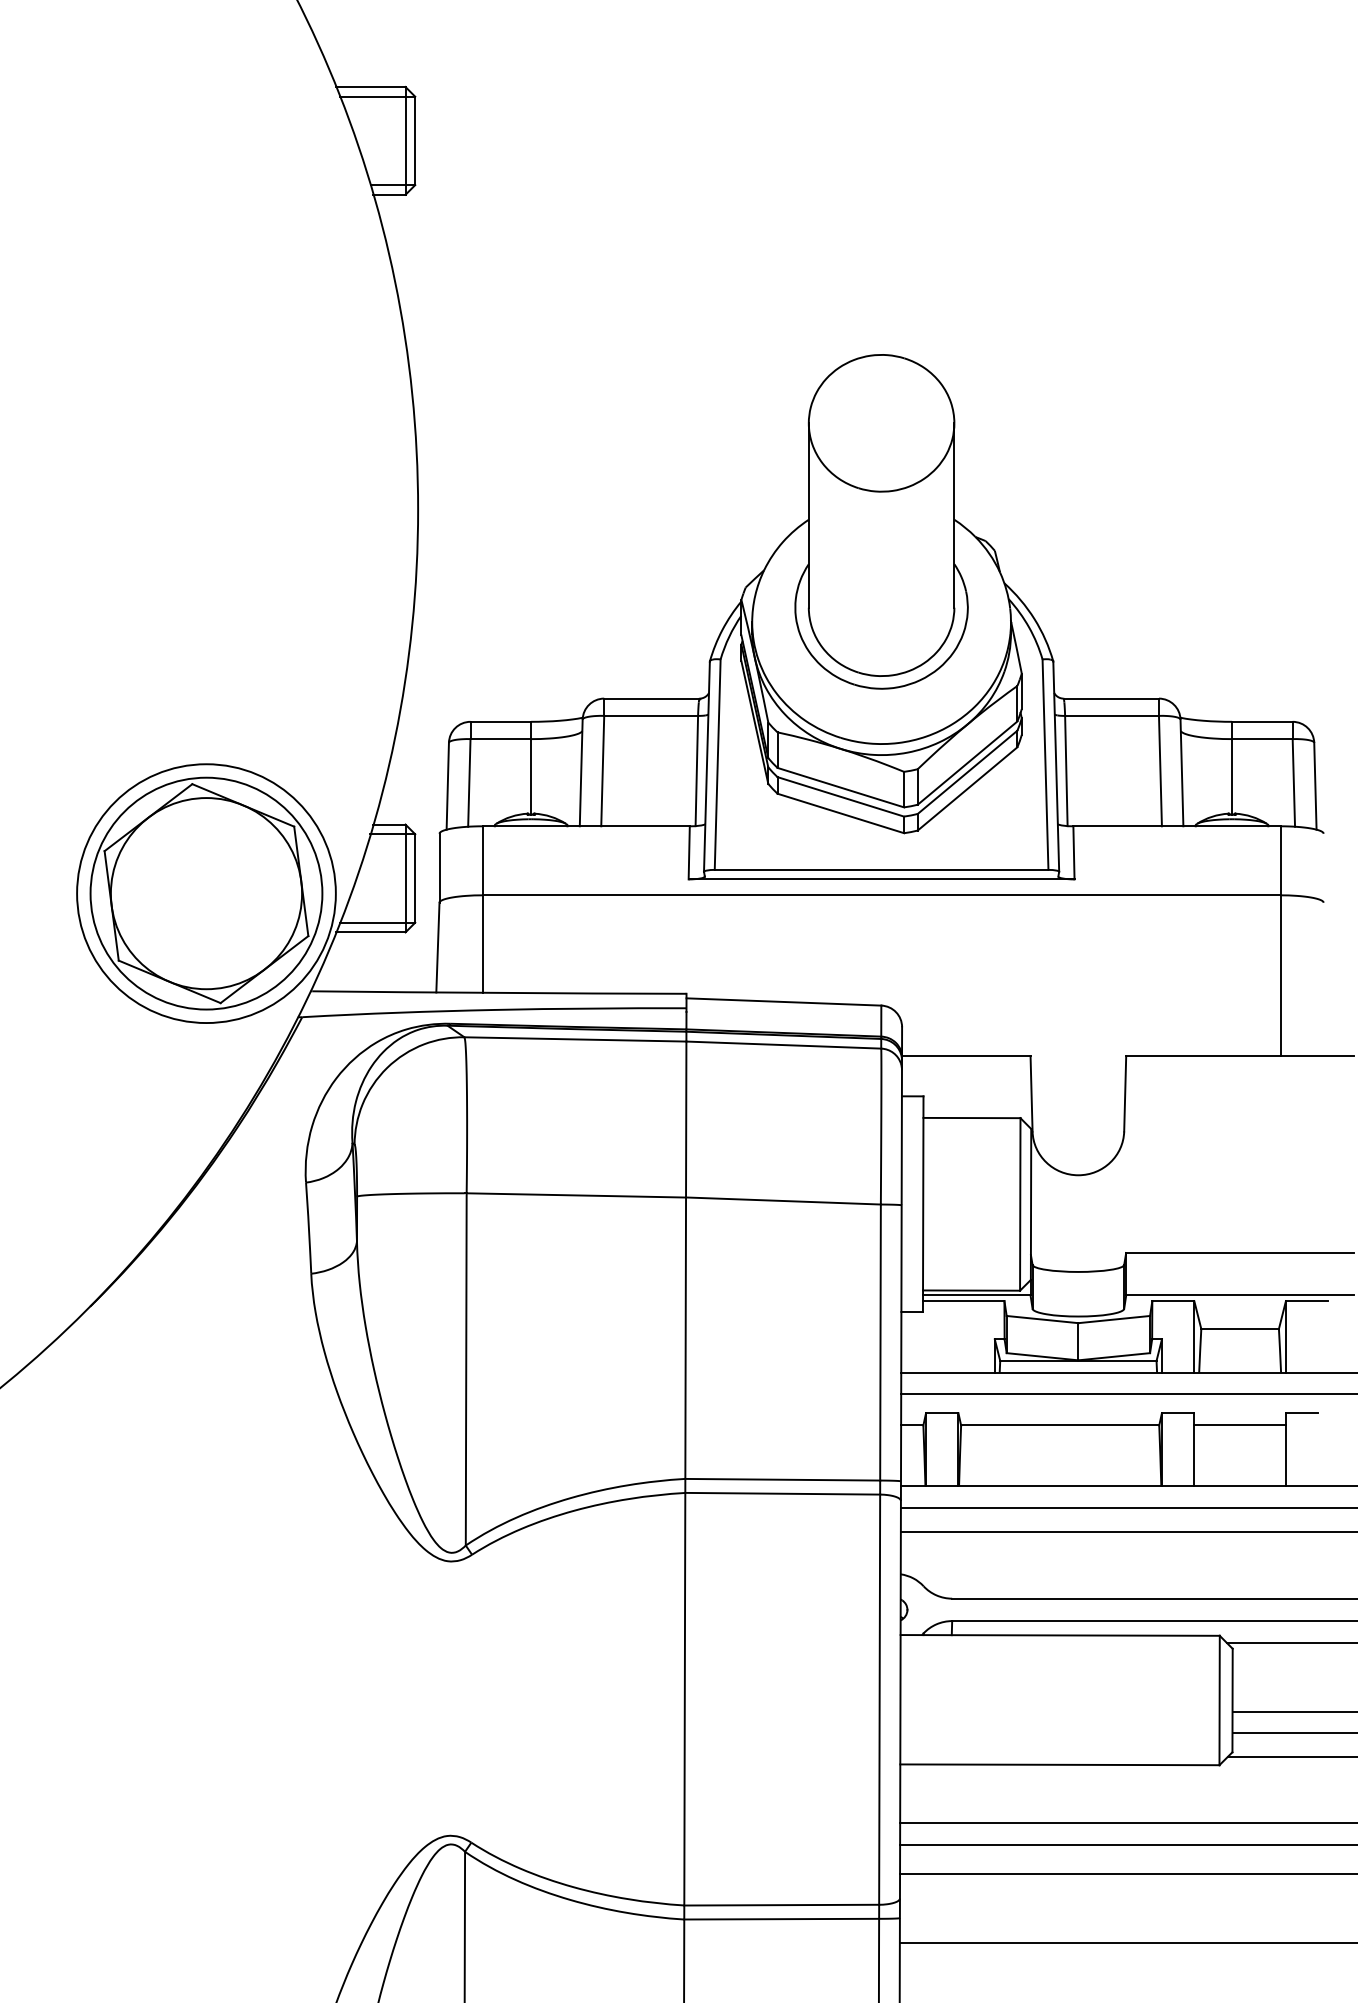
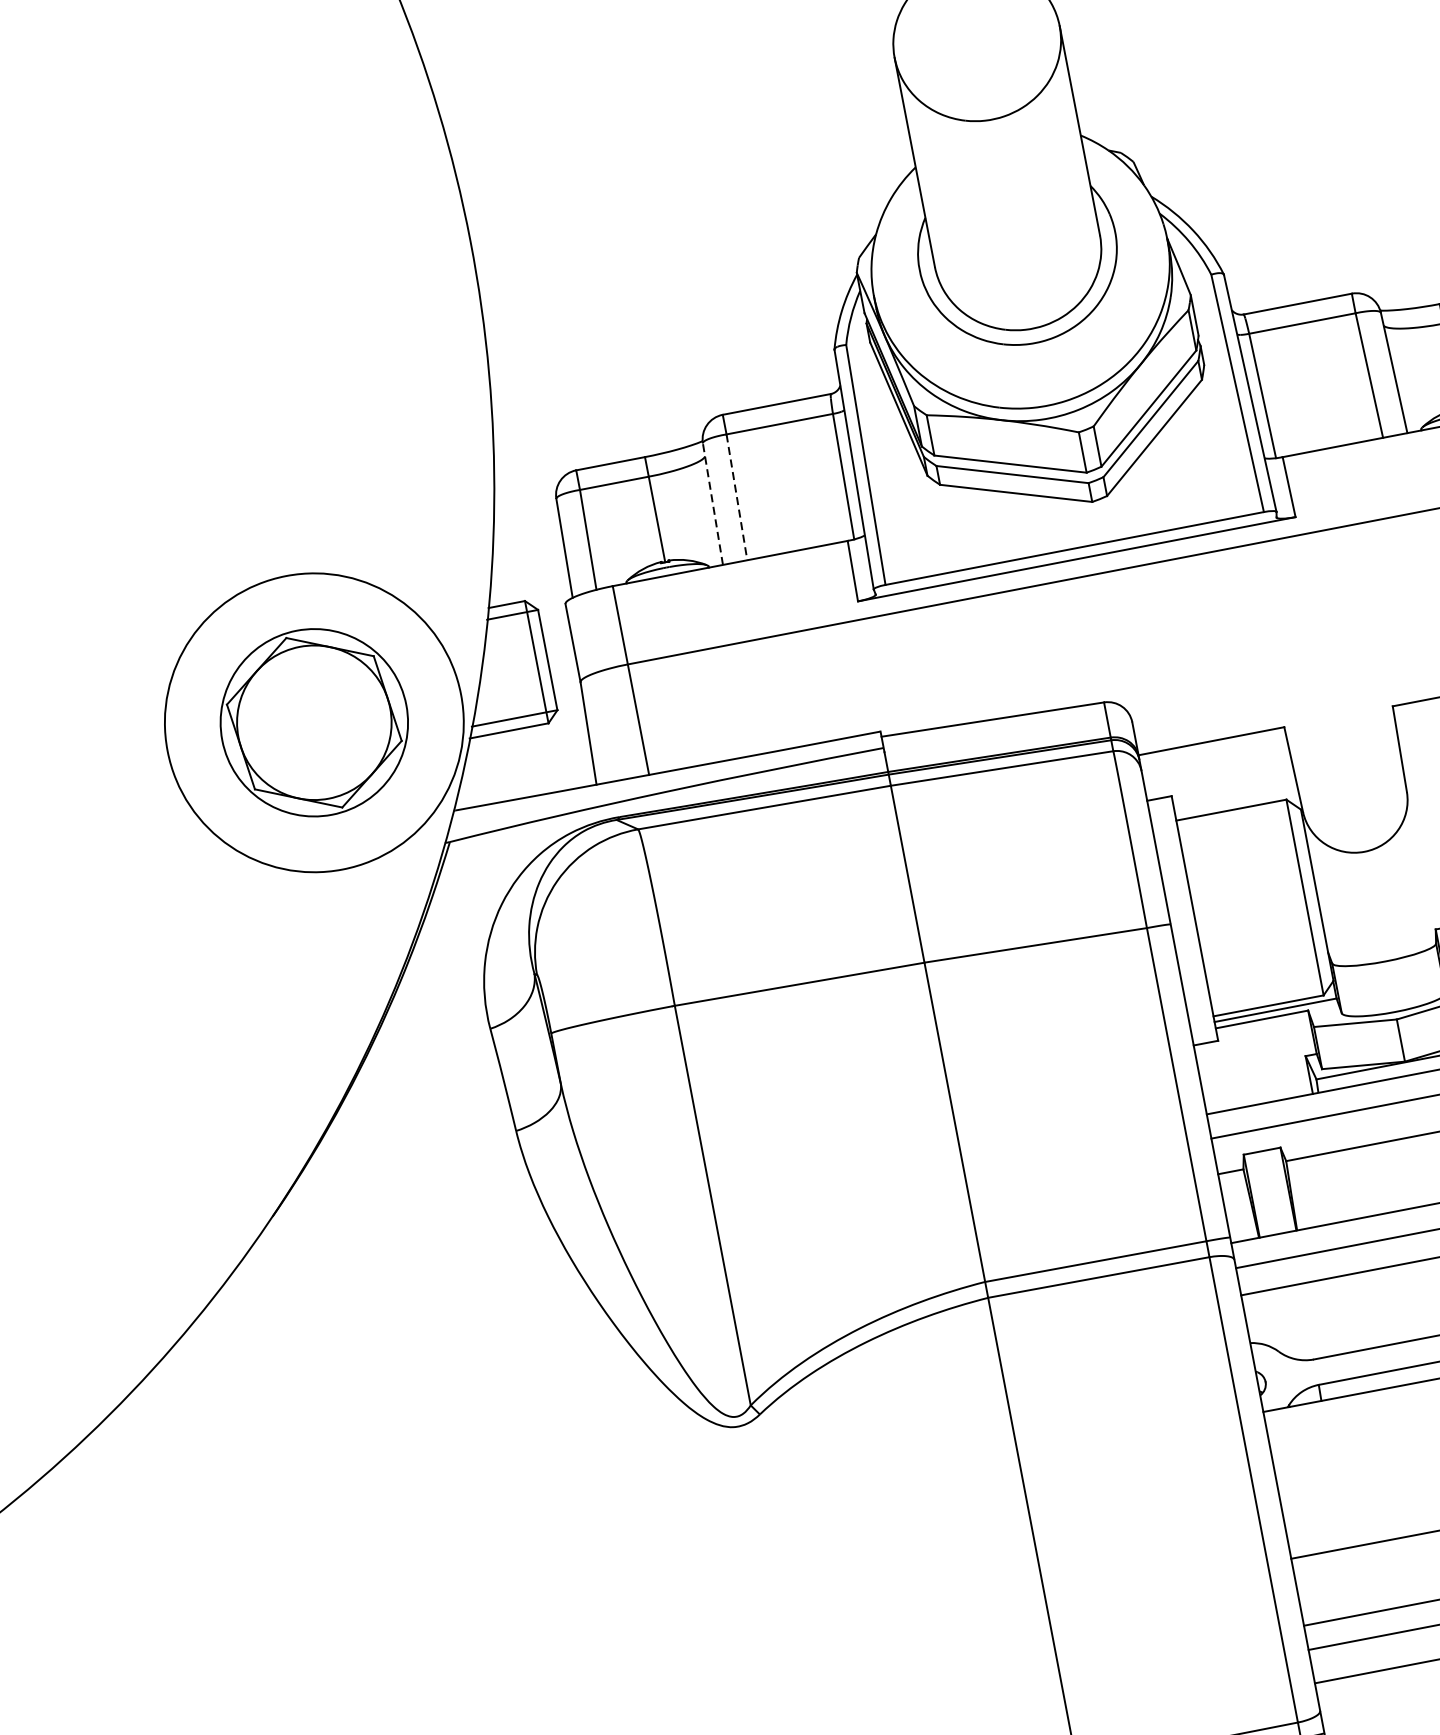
line: (602, 771) -> (736, 497), solid -> dashed
line: (581, 772) -> (713, 503), solid -> dashed
part: (206, 893) -> (314, 722), size x0.7

